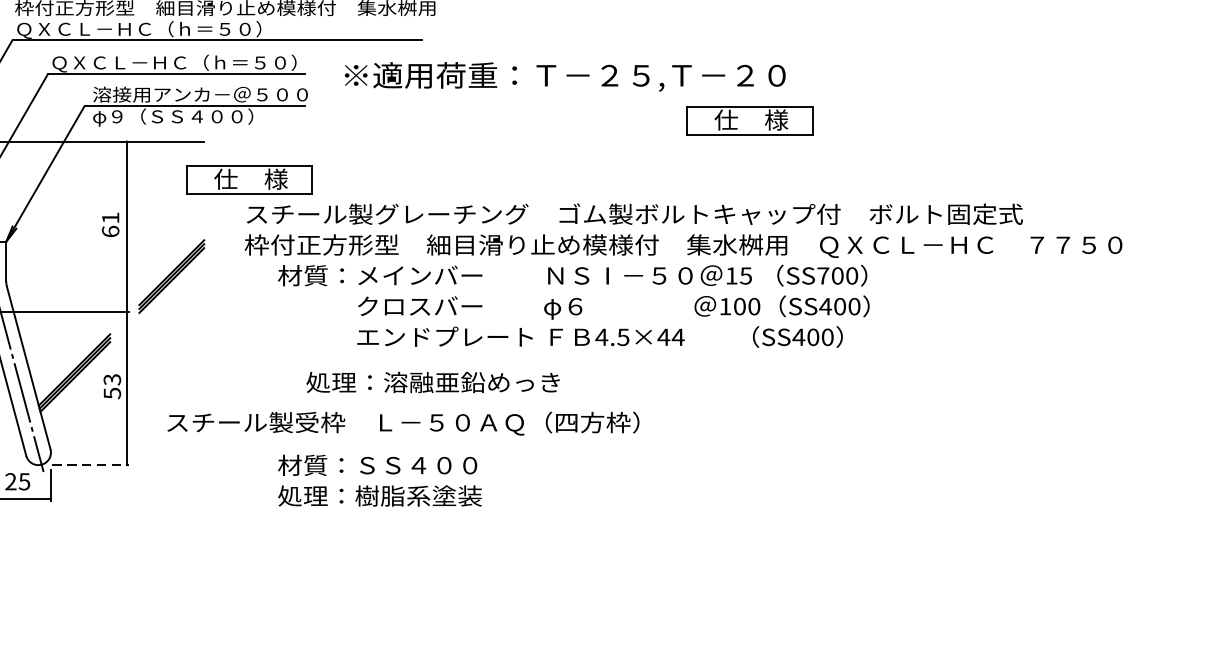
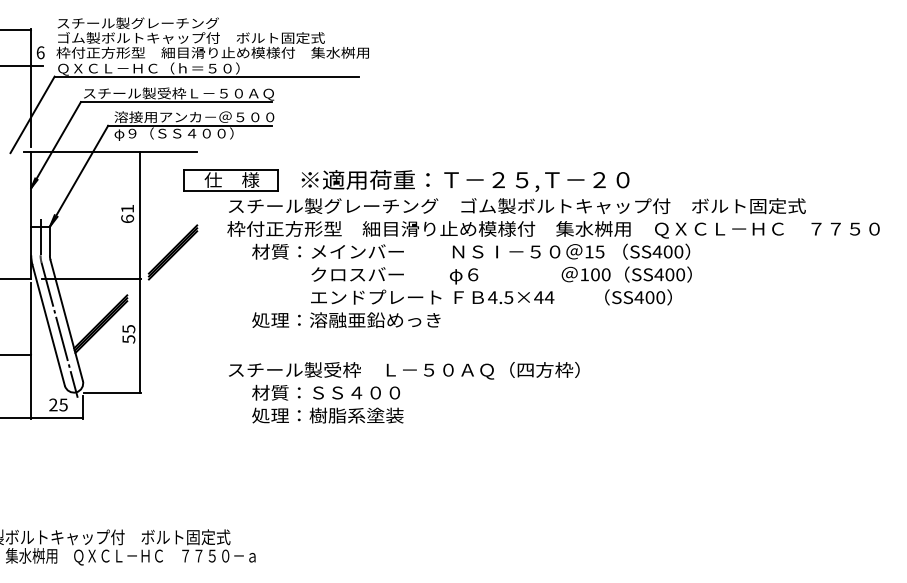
text: (180, 62) -> (179, 93), ＱＸＣＬ－ＨＣ（ｈ＝５０） -> スチール製受枠Ｌ－５０ＡＱ
text: (565, 76) -> (465, 180), moved
part: (749, 120) -> (602, 136), removed
text: (823, 275) -> (657, 251), SS700 -> SS400
text: (111, 378) -> (128, 328), 53 -> 55
text: (433, 382) -> (346, 320), moved
text: (403, 423) -> (404, 370), moved
line: (91, 464) -> (113, 392), dashed -> solid

